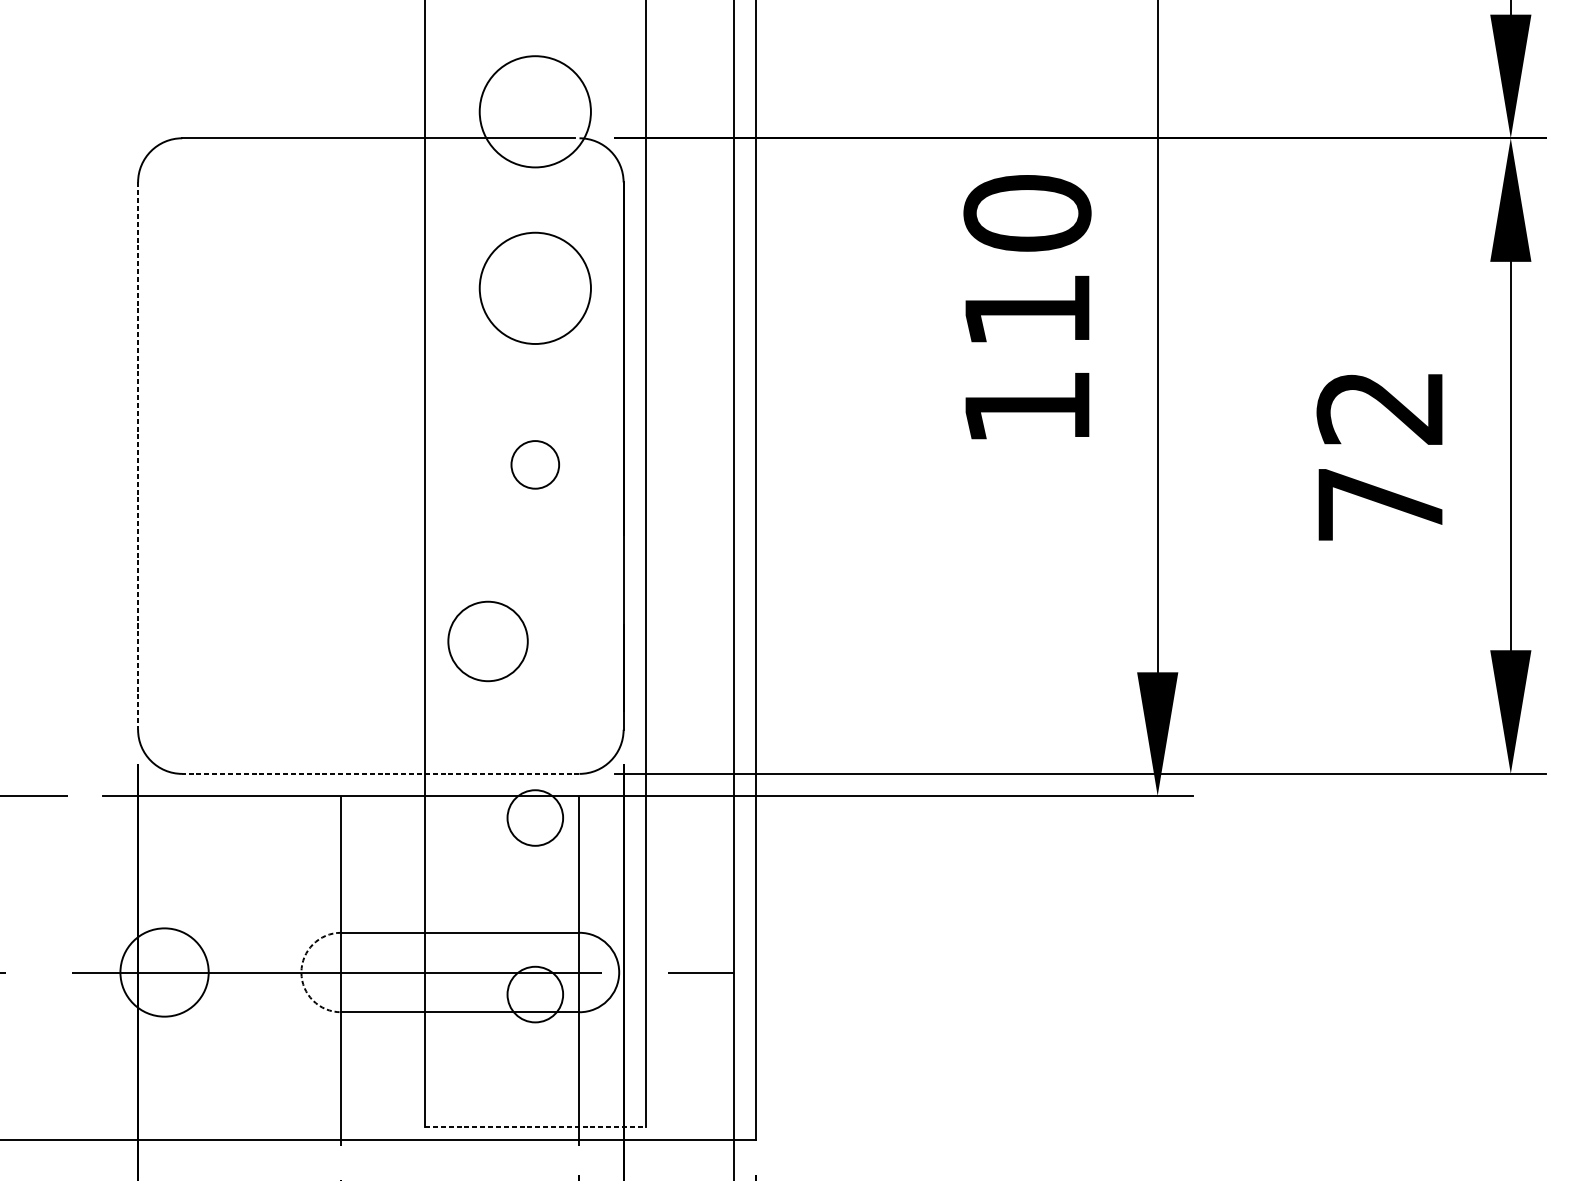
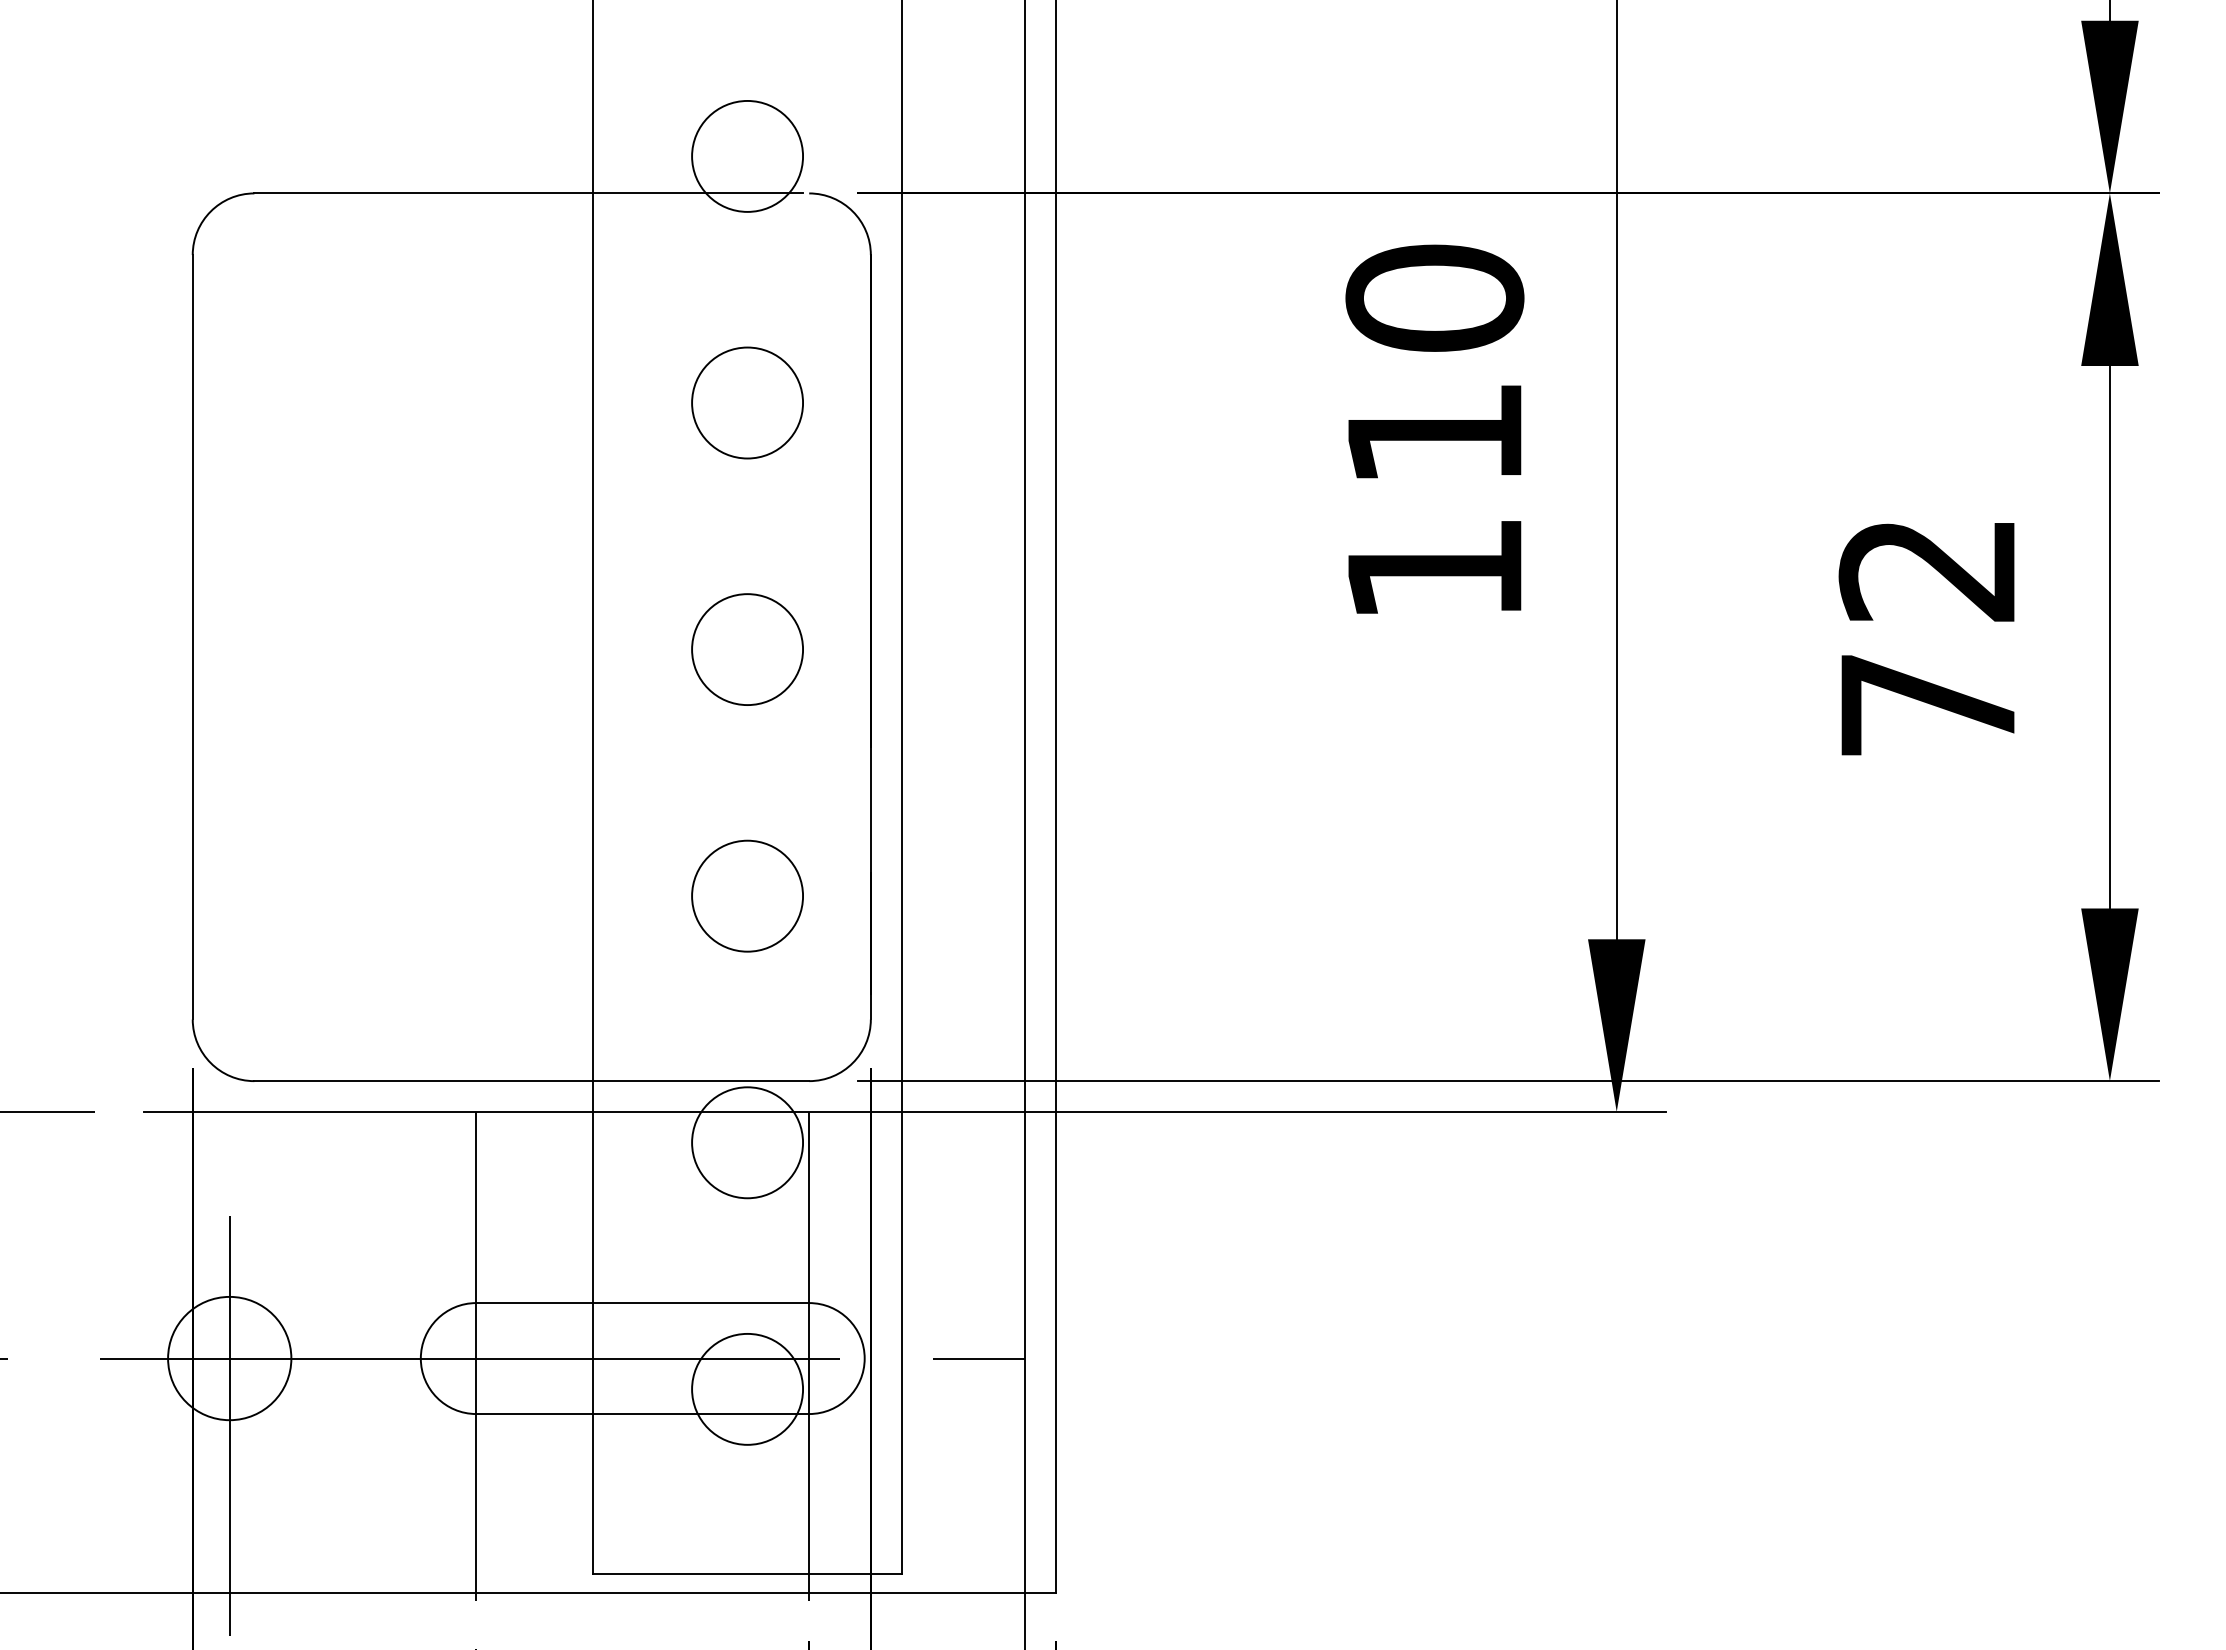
circle: (535, 111) -> (747, 155), size x0.71
circle: (535, 287) -> (747, 402), size x0.71
line: (137, 456) -> (192, 637), dashed -> solid
circle: (535, 464) -> (747, 649), size x1.67
circle: (488, 640) -> (747, 895), moved
line: (380, 774) -> (531, 1081), dashed -> solid
circle: (535, 817) -> (747, 1142), size x1.43
arc: (301, 972) -> (420, 1358), dashed -> solid
circle: (535, 993) -> (747, 1388), size x1.43
line: (164, 1020) -> (229, 1425), added
line: (536, 1127) -> (748, 1574), dashed -> solid

